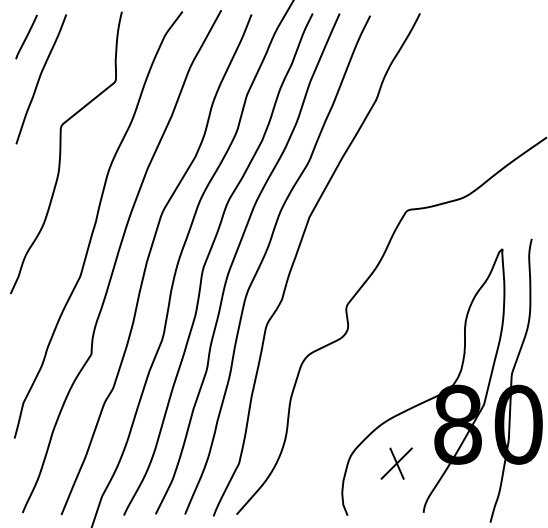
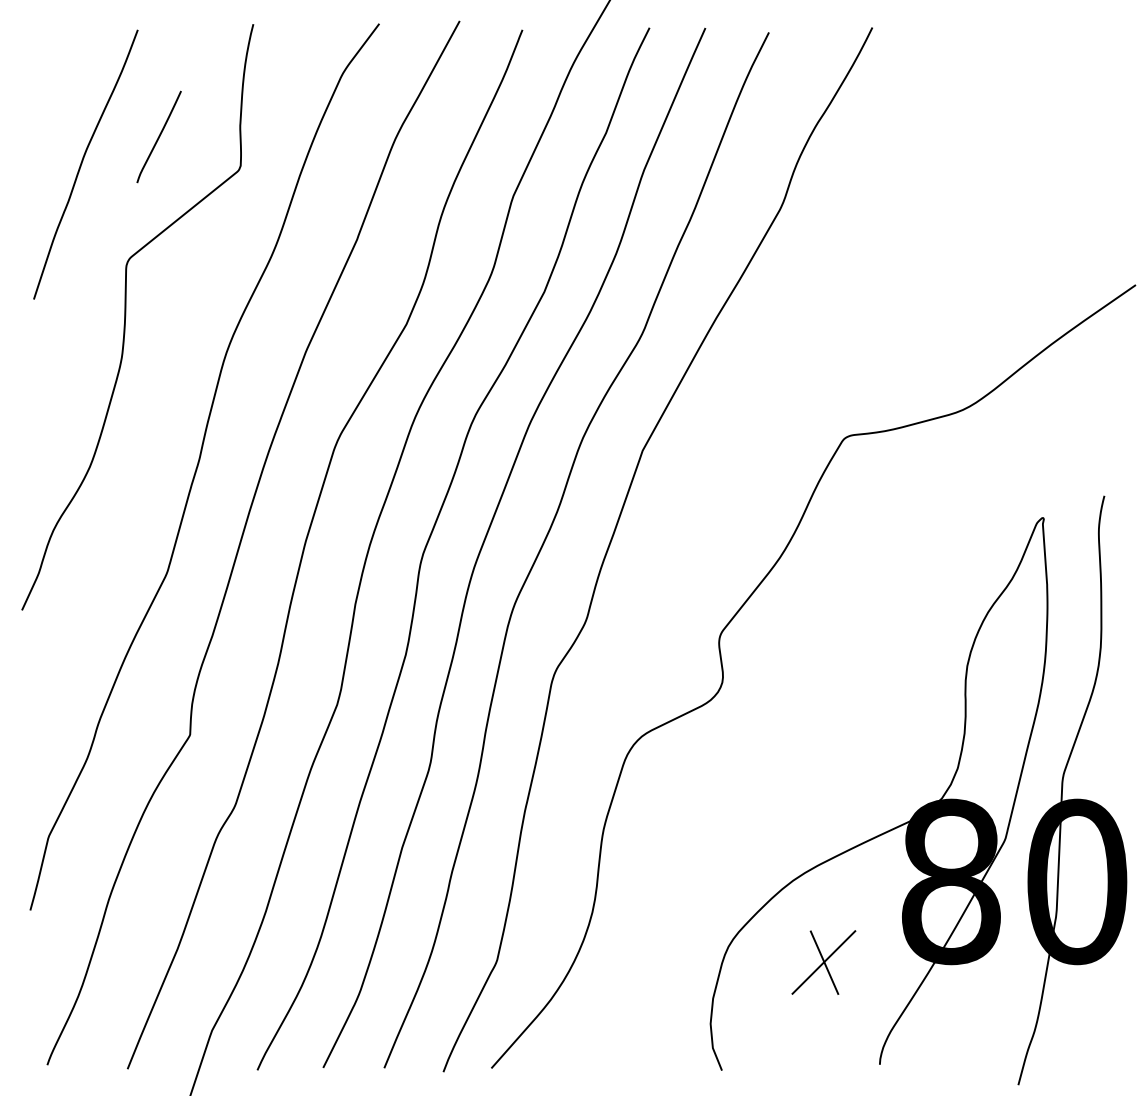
line: (26, 36) -> (158, 135), moved

